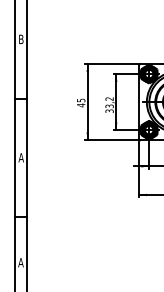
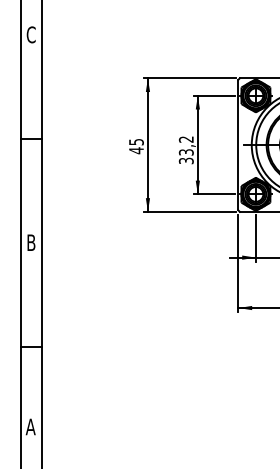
text: (20, 39) -> (29, 35), B -> C
text: (20, 157) -> (29, 242), A -> B

